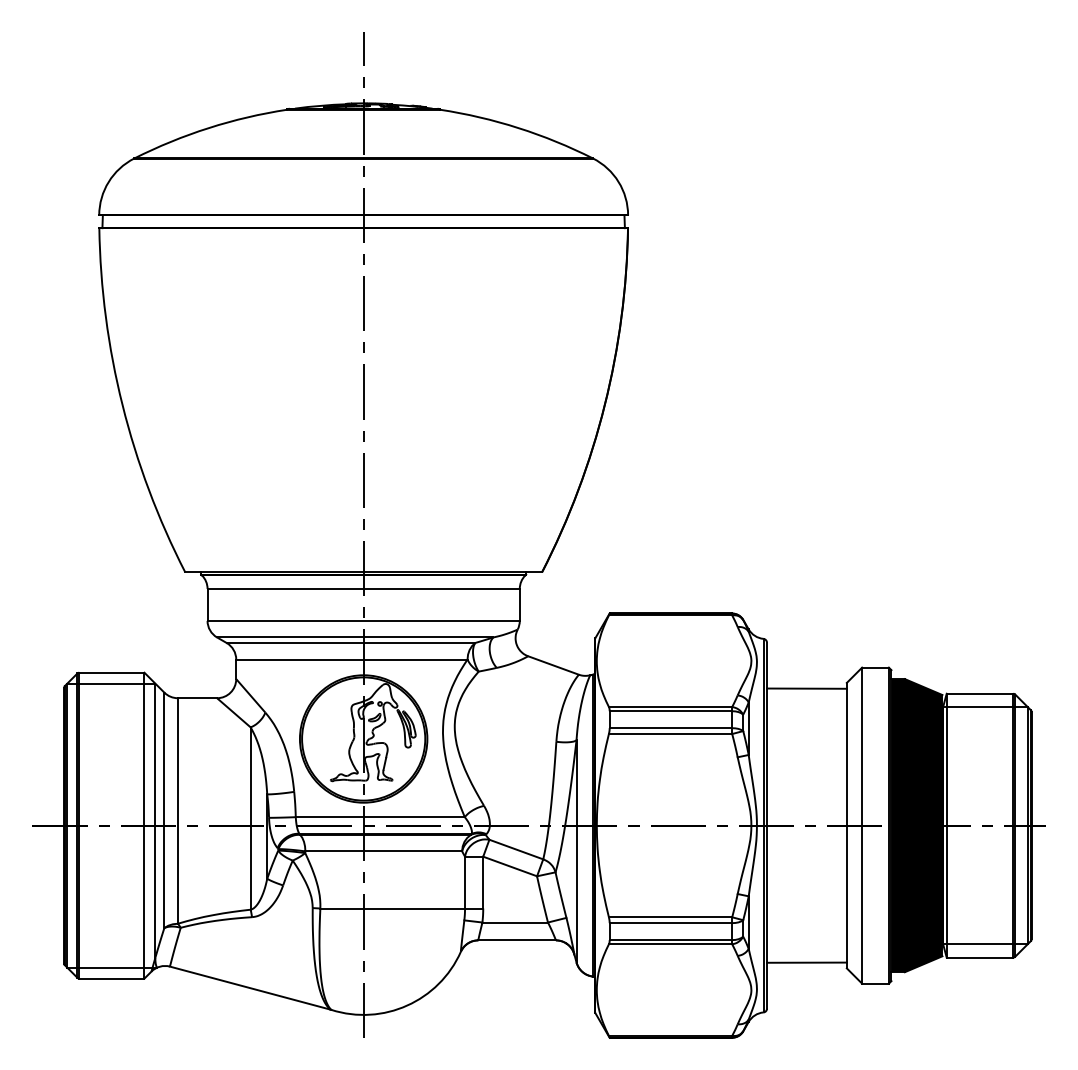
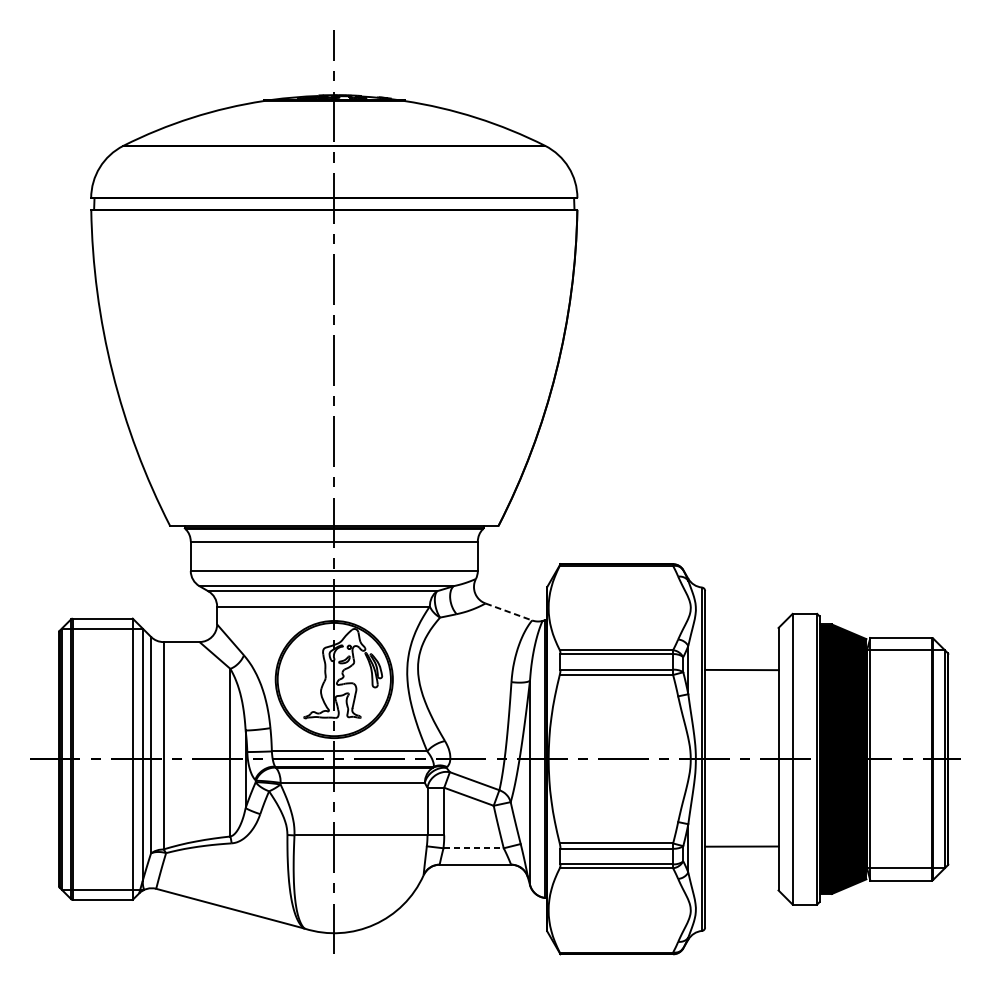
line: (553, 665) -> (508, 611), solid -> dashed
line: (806, 688) -> (741, 669), moved
line: (515, 922) -> (473, 848), solid -> dashed
line: (806, 962) -> (741, 846), moved

